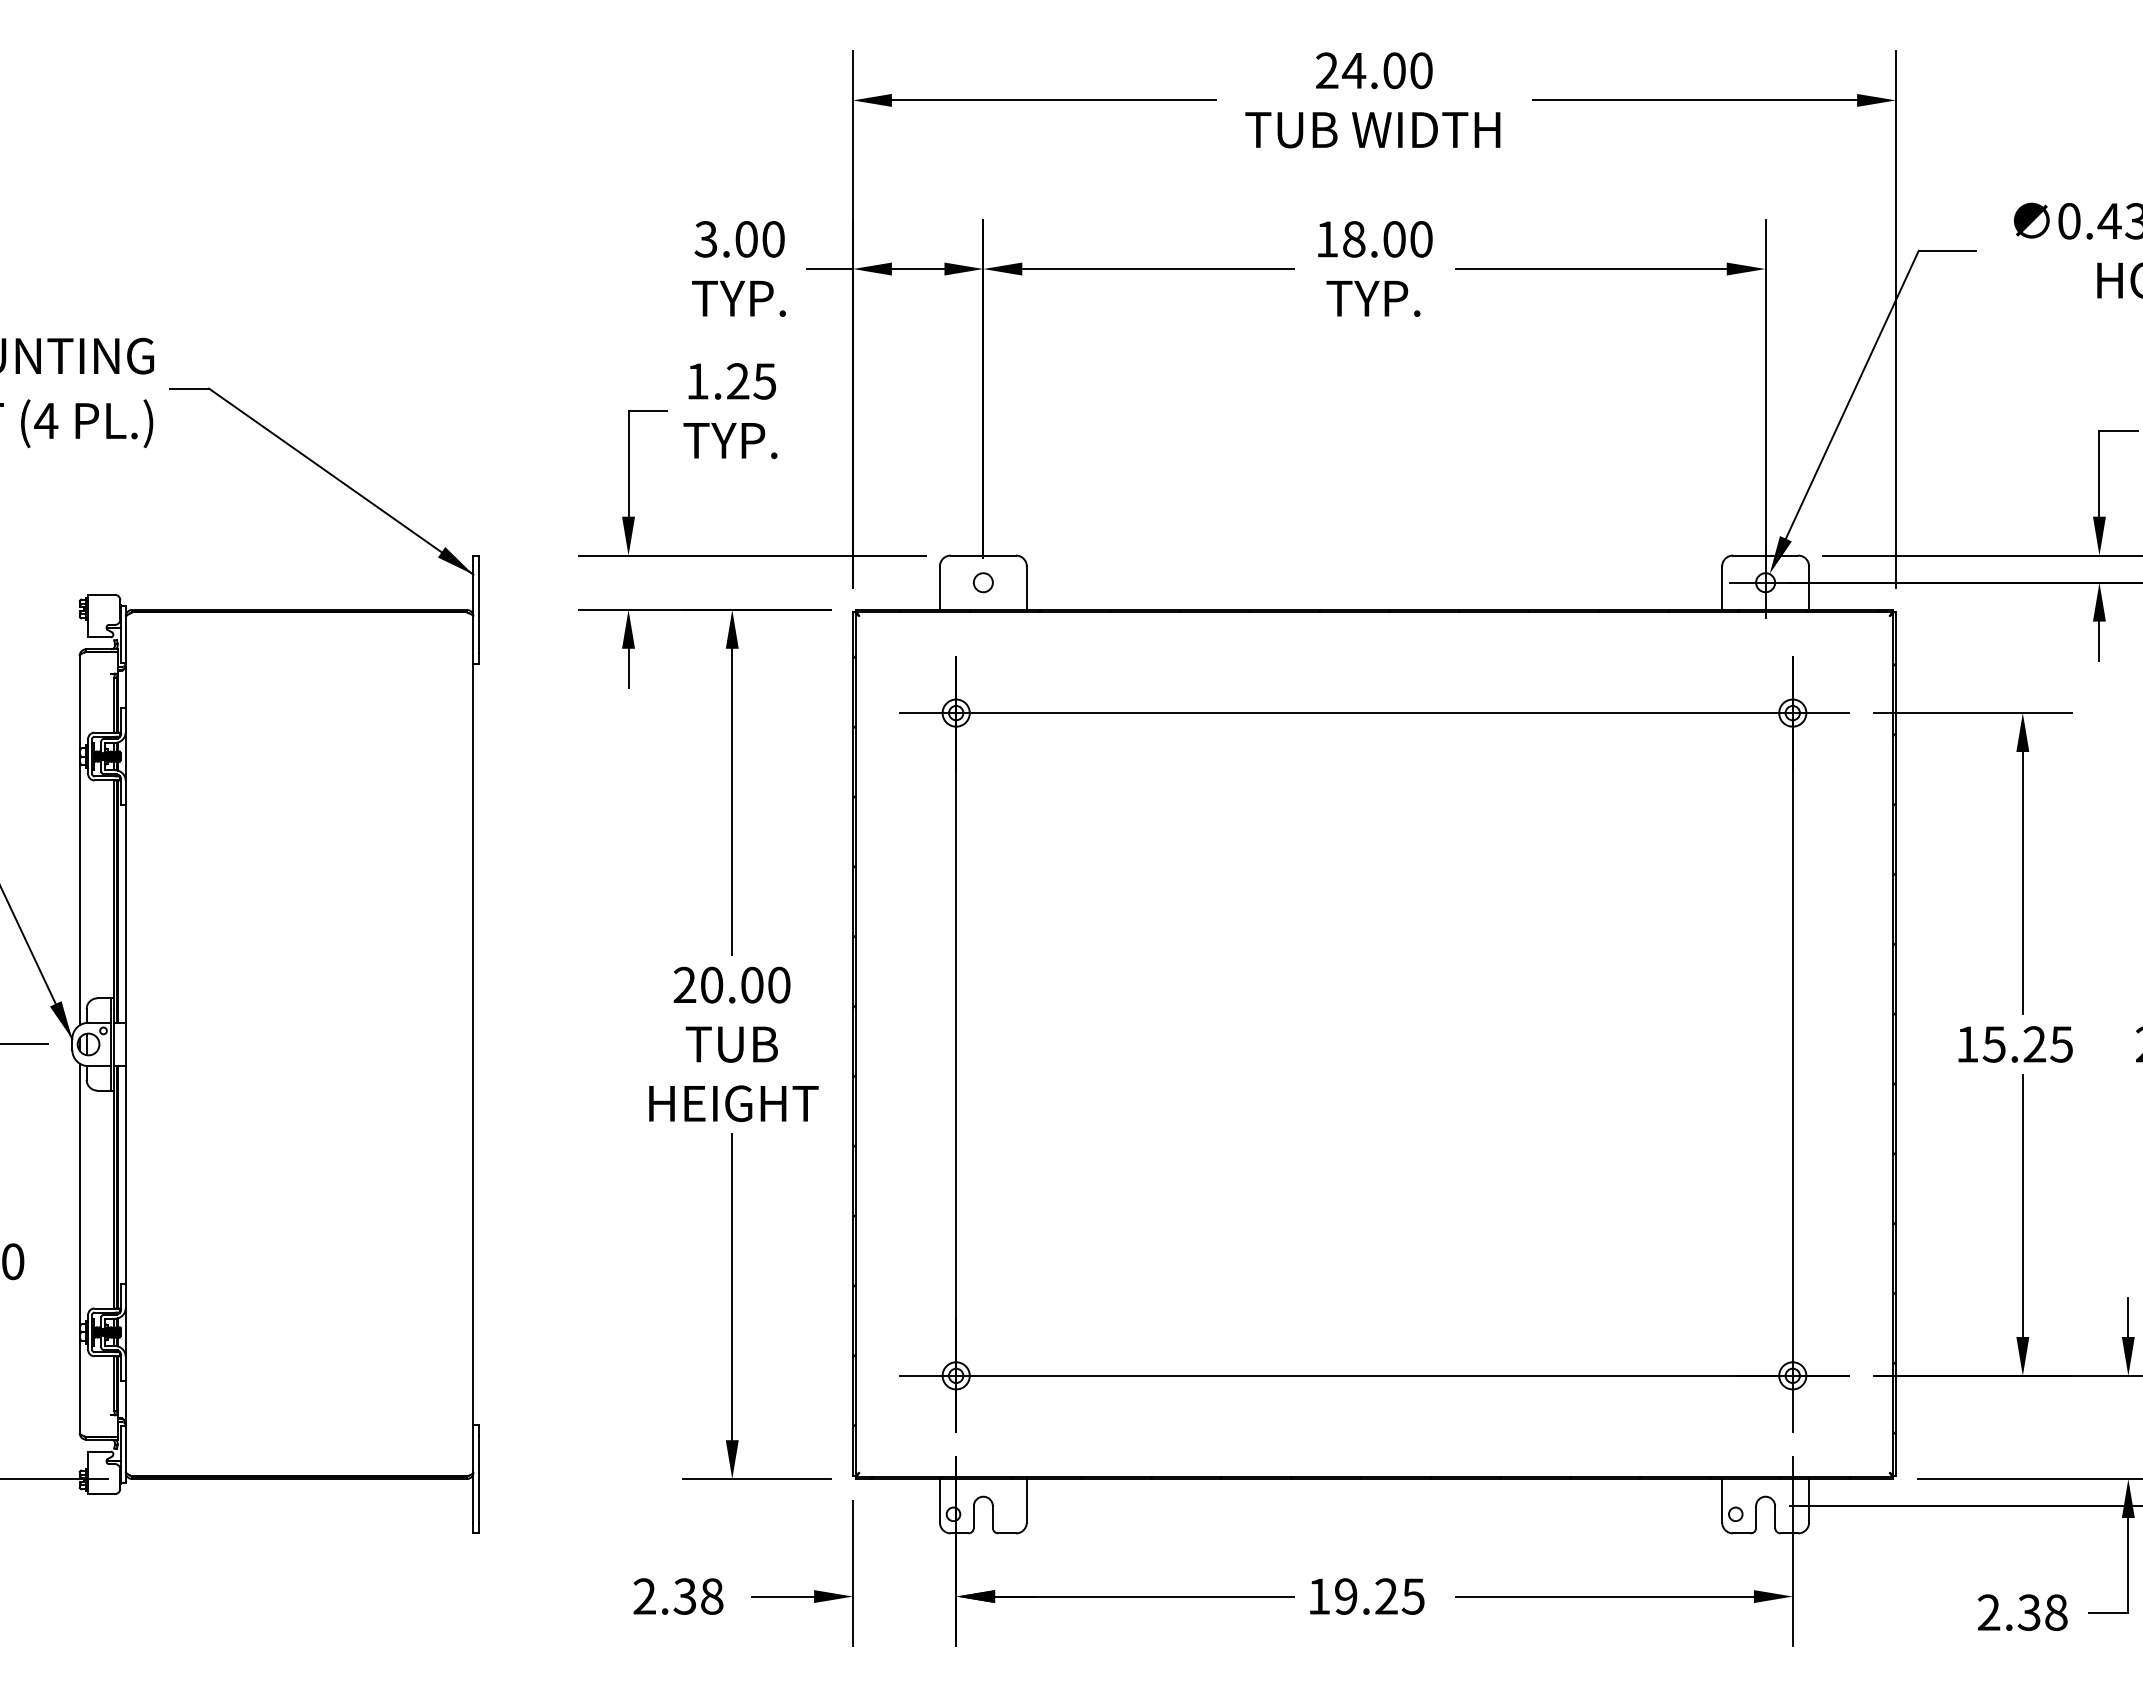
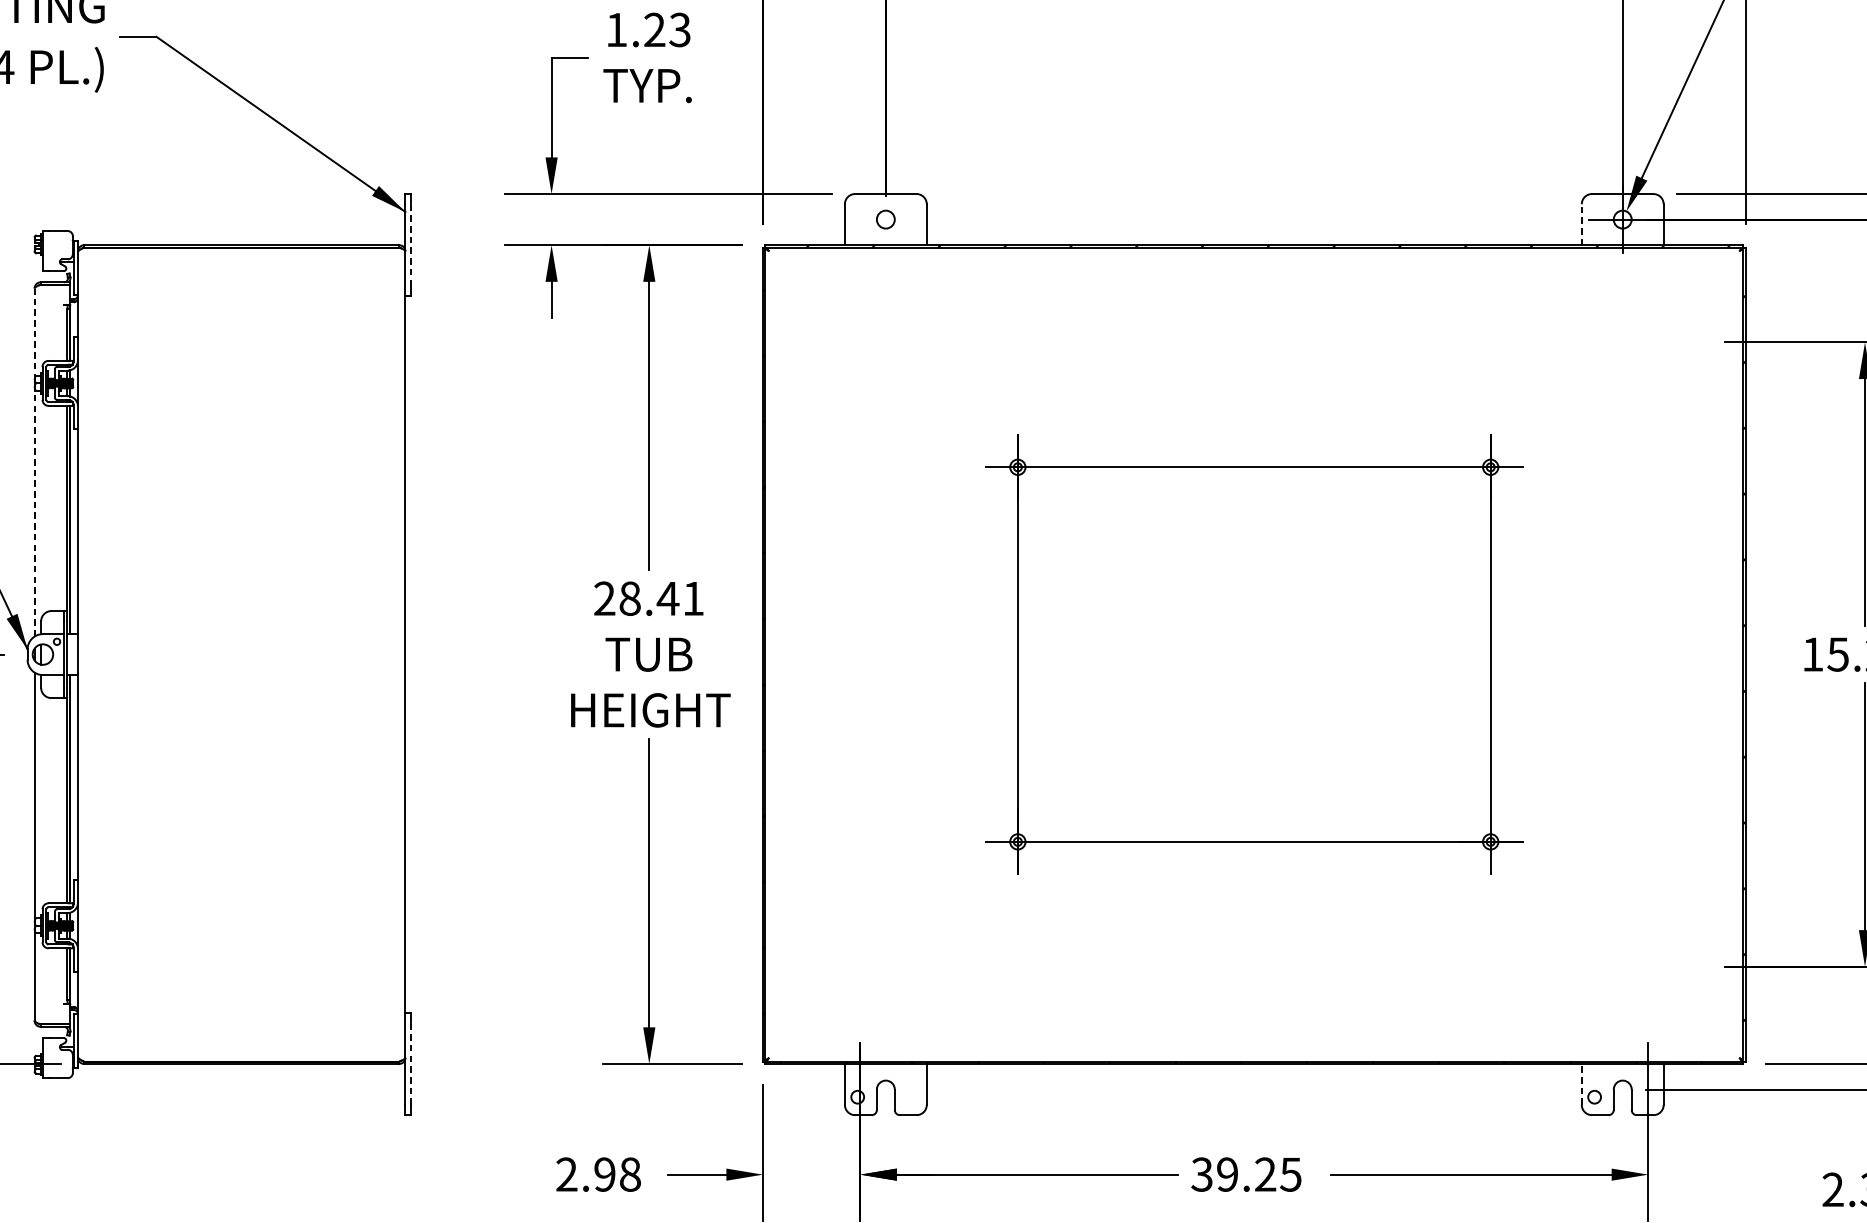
text: (764, 381) -> (679, 30), 1.25 -> 1.23
line: (1722, 588) -> (1582, 225), solid -> dashed
line: (478, 609) -> (410, 244), solid -> dashed
line: (79, 840) -> (34, 462), solid -> dashed
text: (745, 984) -> (661, 598), 20.00 -> 28.41
part: (1374, 1044) -> (1254, 654), size x0.6
line: (478, 1478) -> (410, 1063), solid -> dashed
line: (1722, 1500) -> (1582, 1084), solid -> dashed
text: (684, 1596) -> (604, 1174), 2.38 -> 2.98
text: (1318, 1596) -> (1201, 1174), 19.25 -> 39.25

